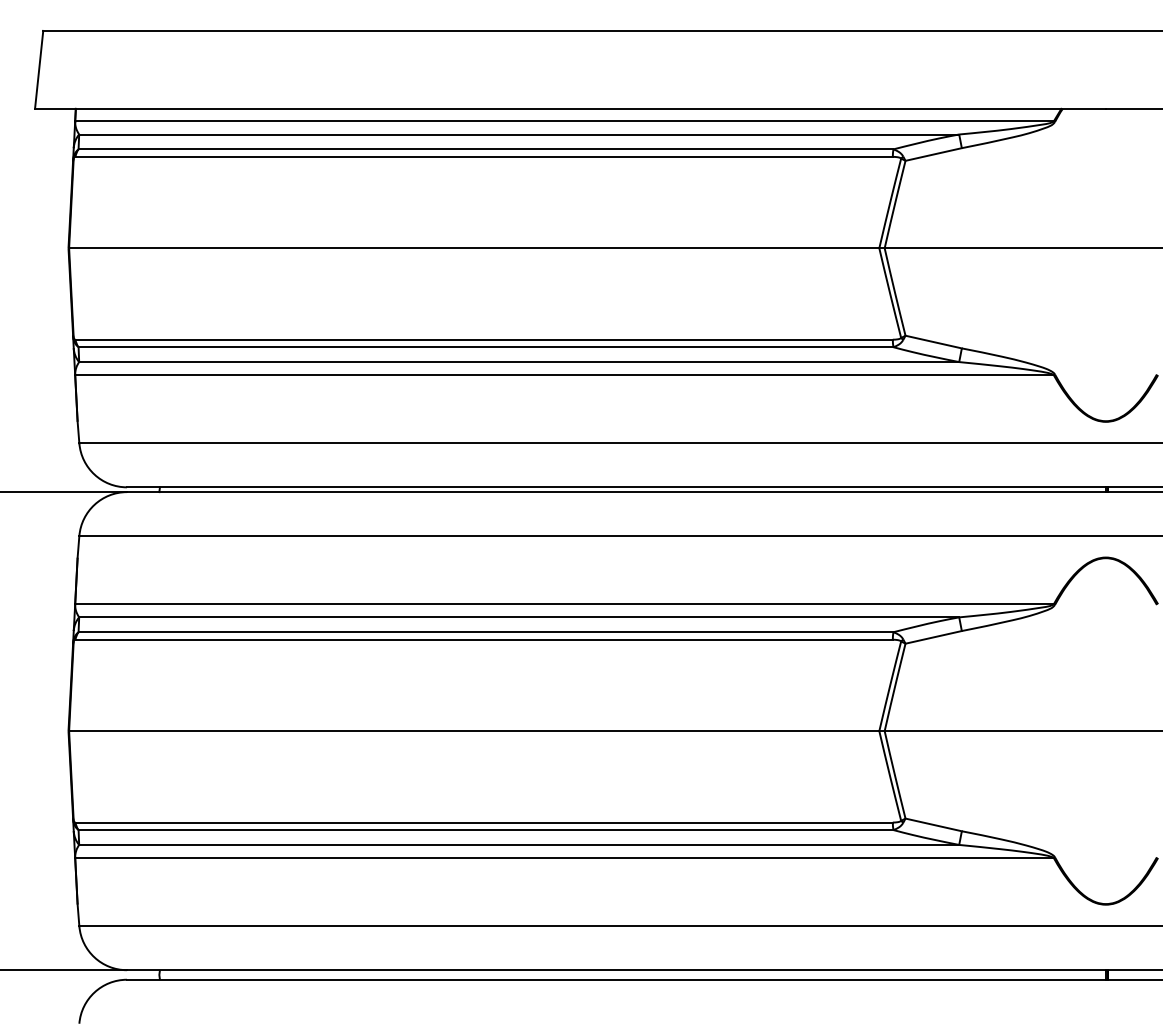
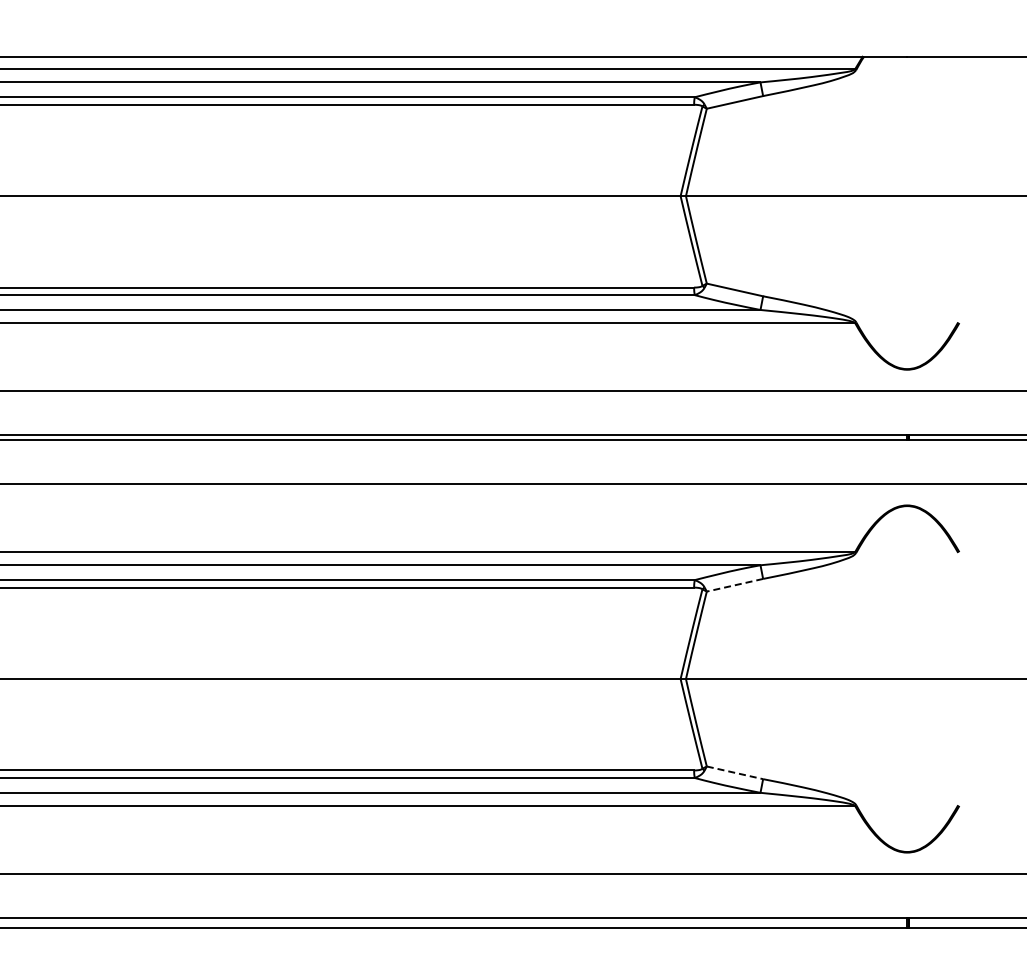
line: (933, 637) -> (734, 585), solid -> dashed
line: (933, 824) -> (734, 772), solid -> dashed

